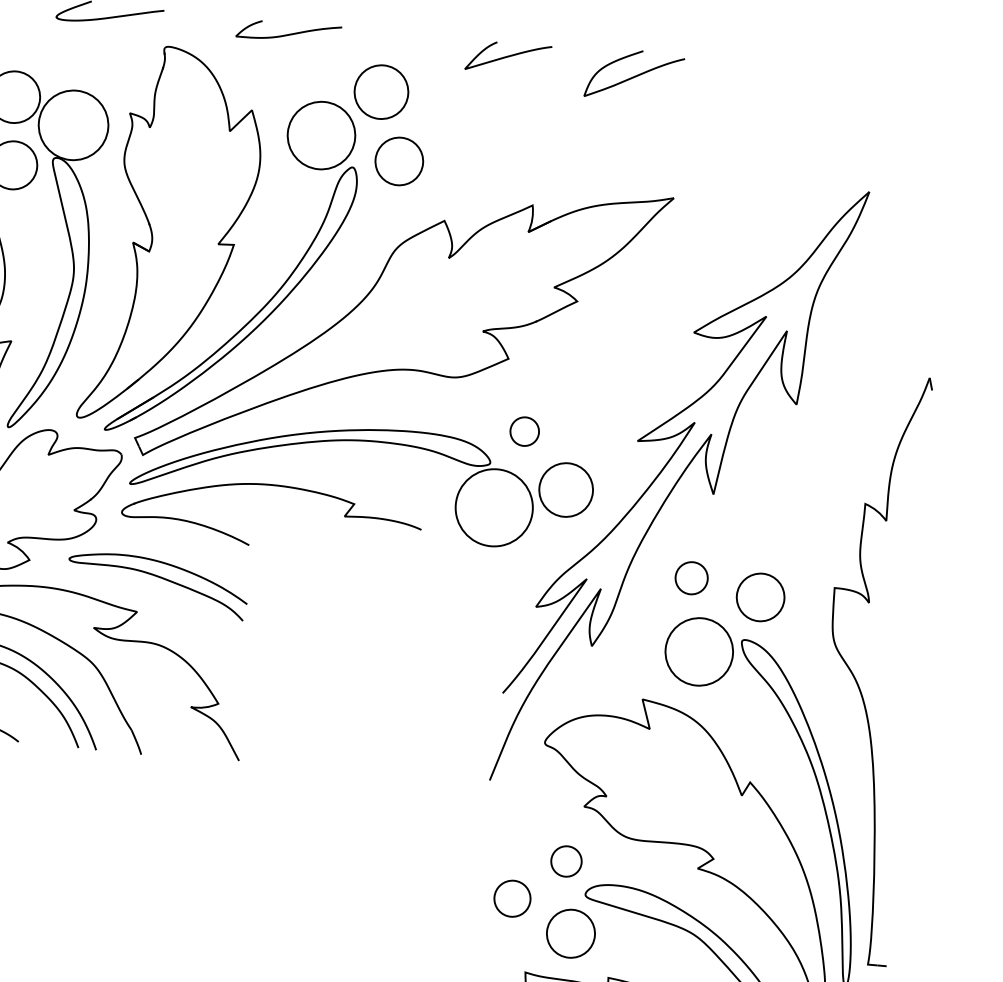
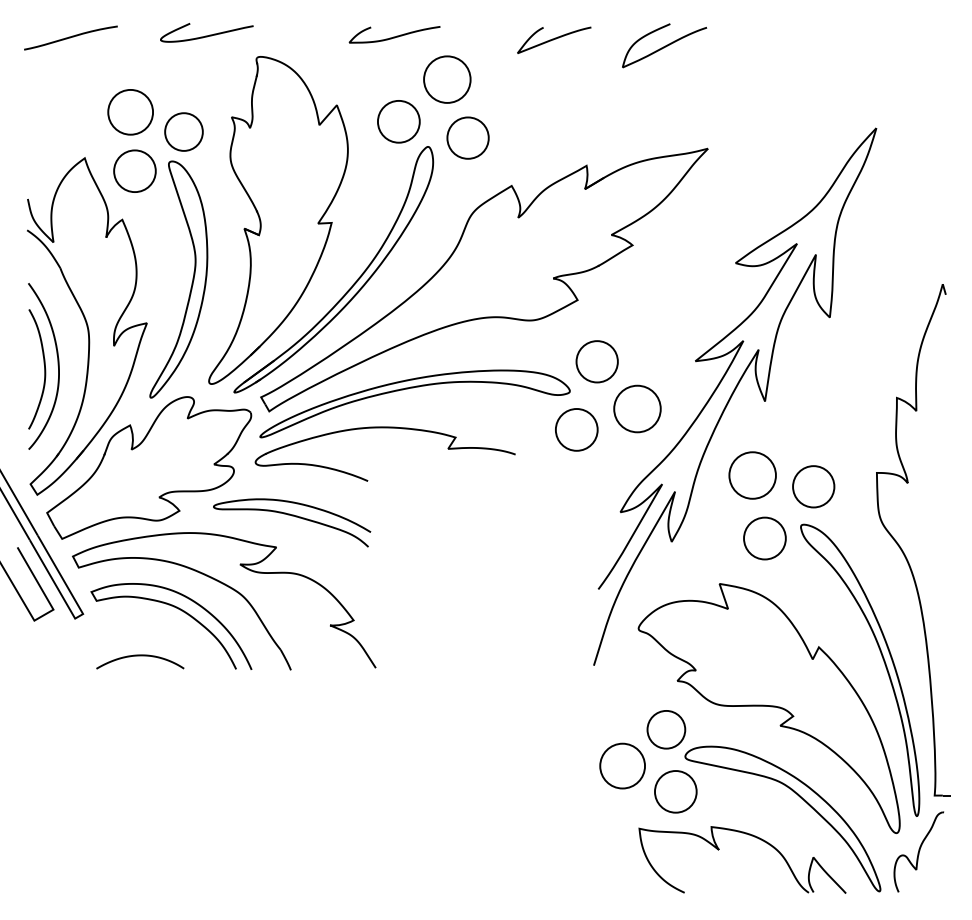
curve: (288, 33) -> (394, 36), moved
circle: (73, 124) -> (183, 131), size x0.62
circle: (321, 135) -> (398, 121), size x0.71
circle: (523, 431) -> (596, 361), size x1.67
circle: (493, 507) -> (576, 429), size x0.62
circle: (691, 578) -> (752, 475), size x1.67
circle: (698, 651) -> (764, 538), size x0.71
circle: (566, 861) -> (666, 729), size x1.43
circle: (512, 898) -> (622, 765), size x1.43

